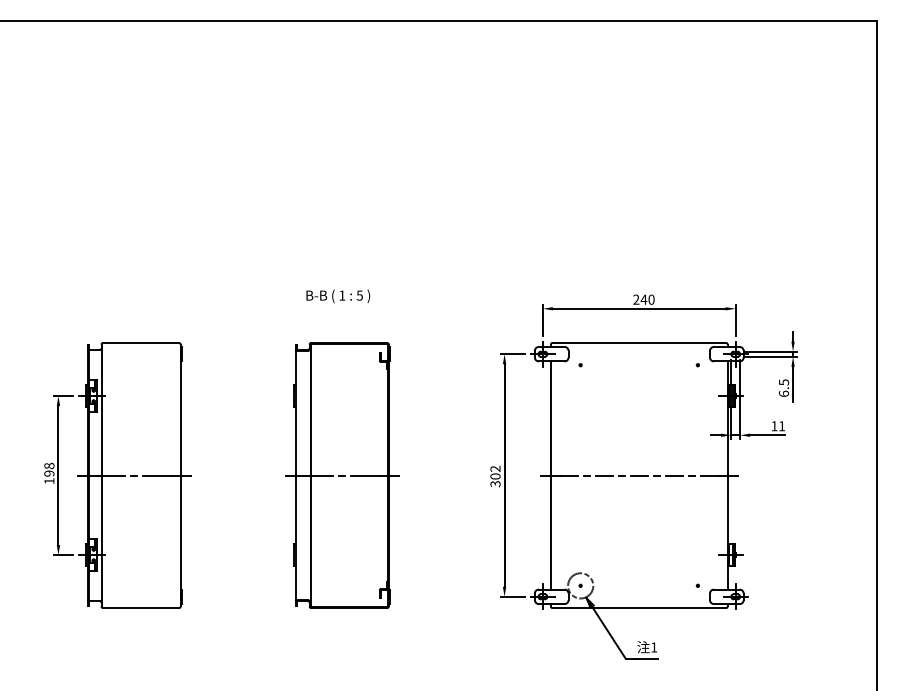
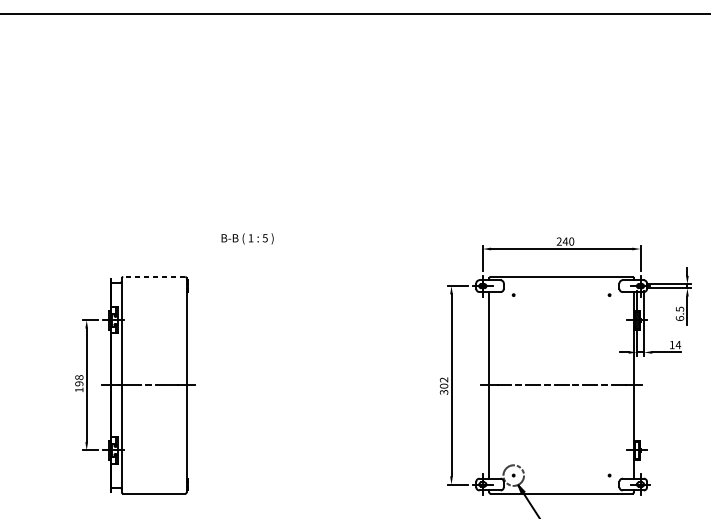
text: (338, 296) -> (247, 238), moved
line: (141, 342) -> (154, 276), solid -> dashed
text: (781, 426) -> (677, 345), 11 -> 14
part: (342, 475) -> (318, 385), removed

